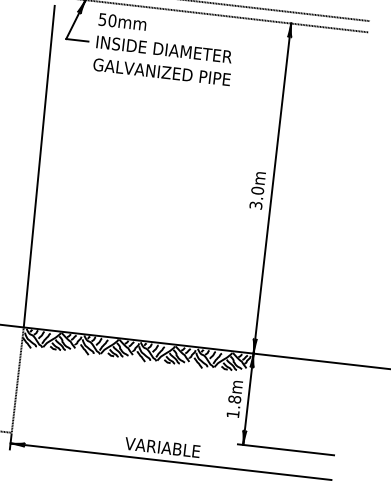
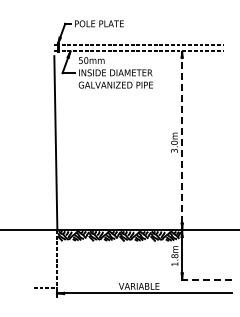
line: (273, 188) -> (182, 140), solid -> dashed
line: (284, 450) -> (204, 280), solid -> dashed

